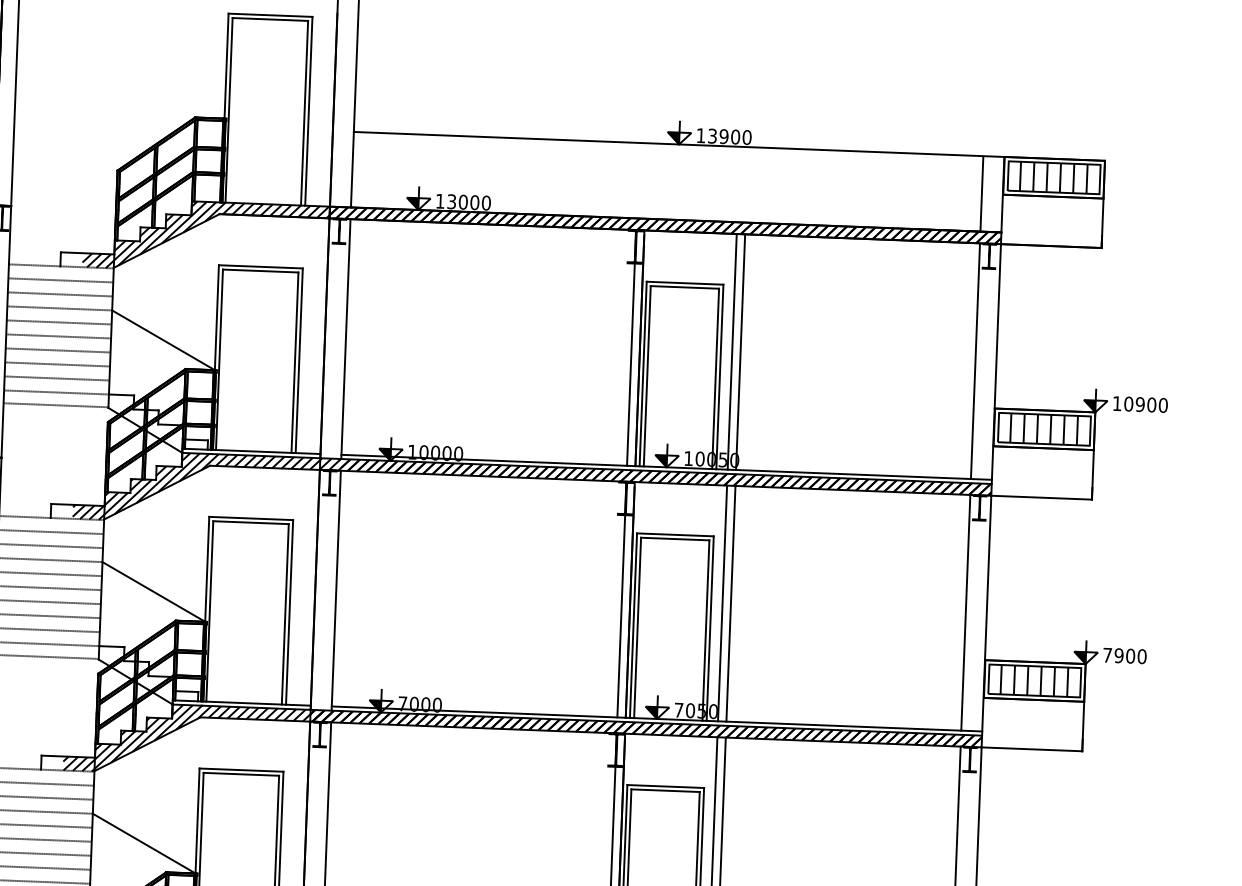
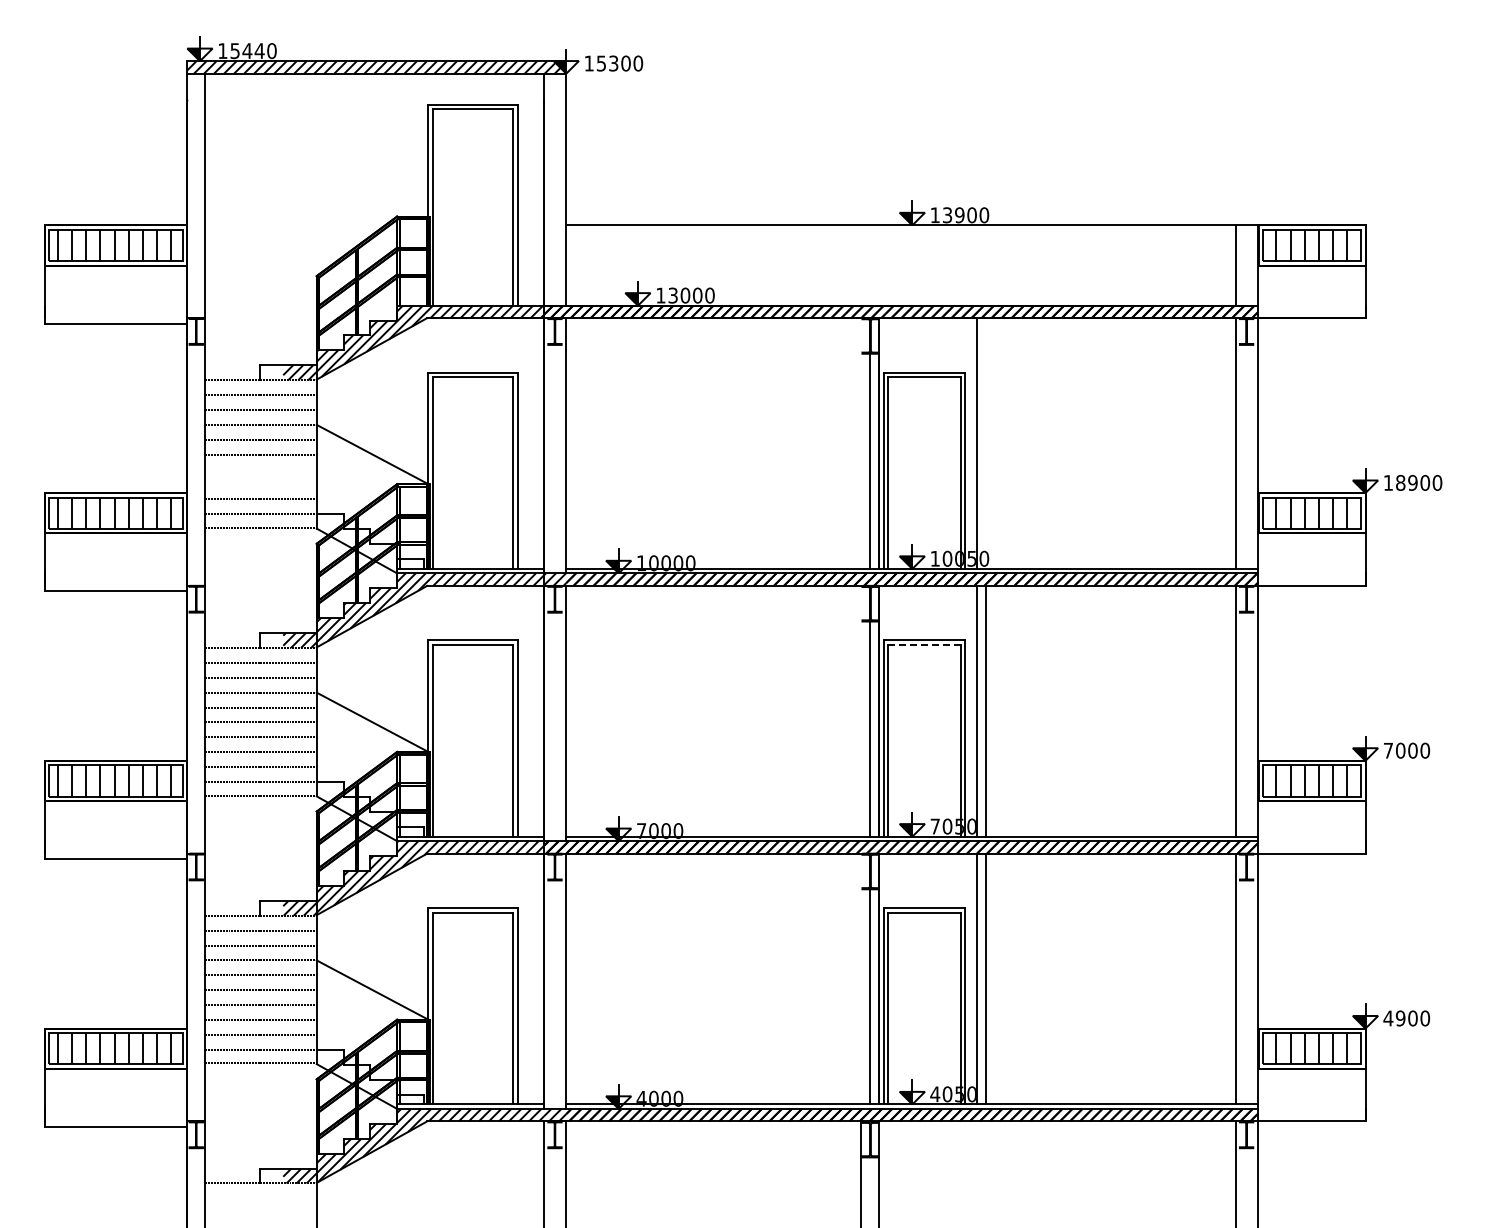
line: (57, 350) -> (260, 469), removed
line: (740, 352) -> (986, 443), removed
line: (57, 364) -> (260, 484), removed
text: (1128, 403) -> (1400, 482), 10900 -> 18900
line: (674, 538) -> (923, 644), solid -> dashed
text: (1118, 655) -> (1400, 750), 7900 -> 7000

